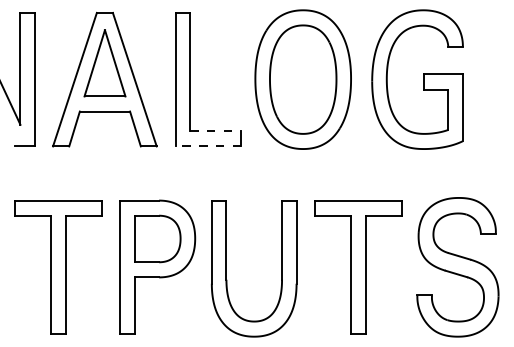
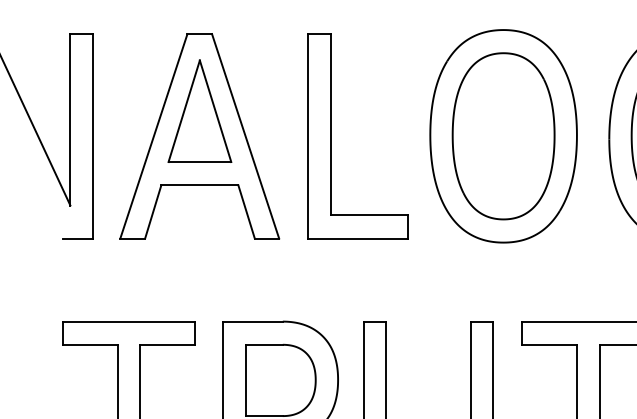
line: (216, 131) -> (370, 215), dashed -> solid
line: (207, 146) -> (356, 238), dashed -> solid

